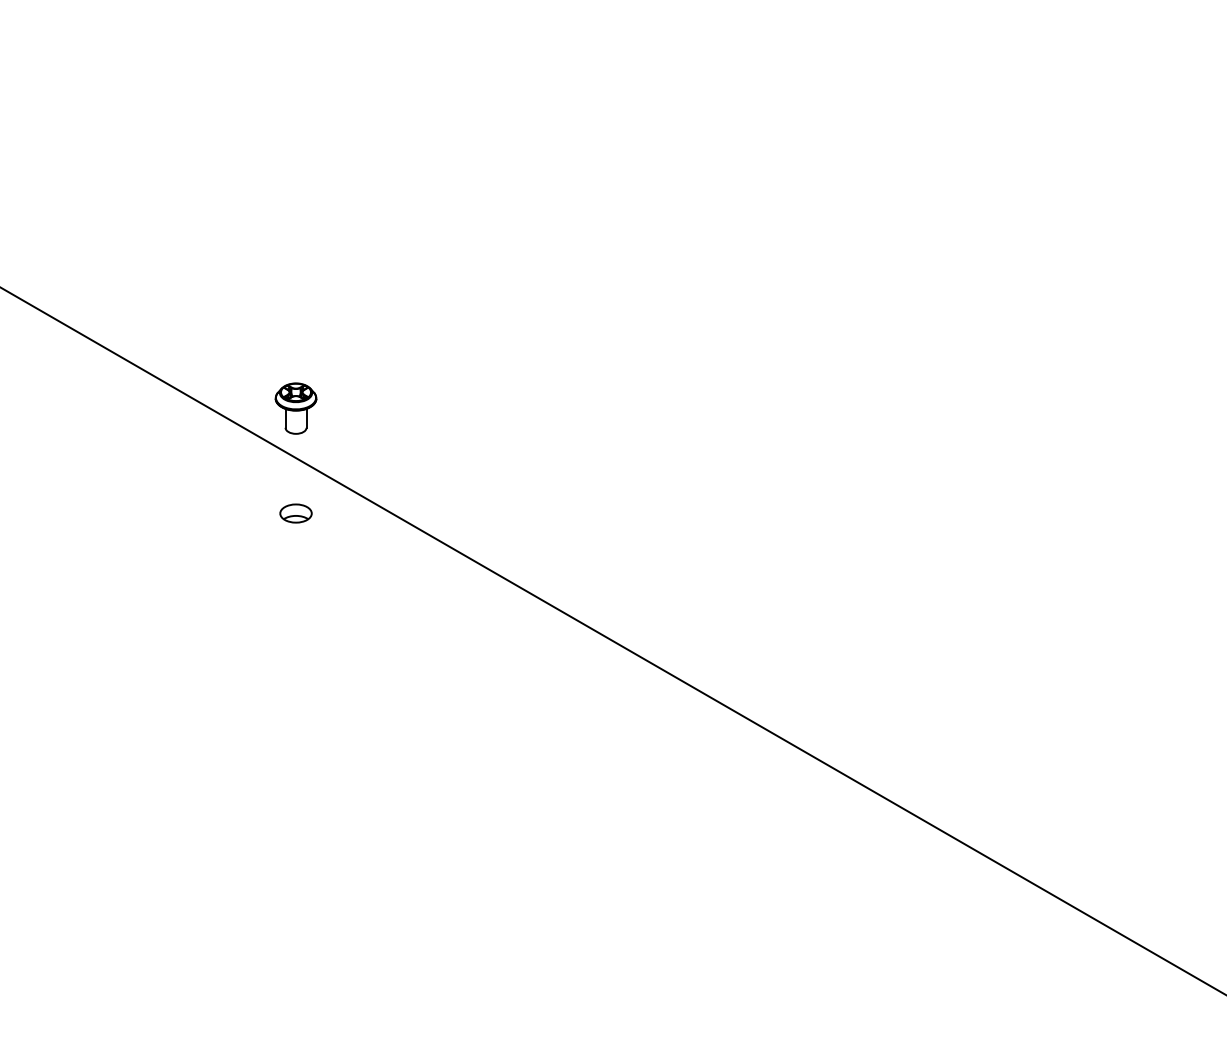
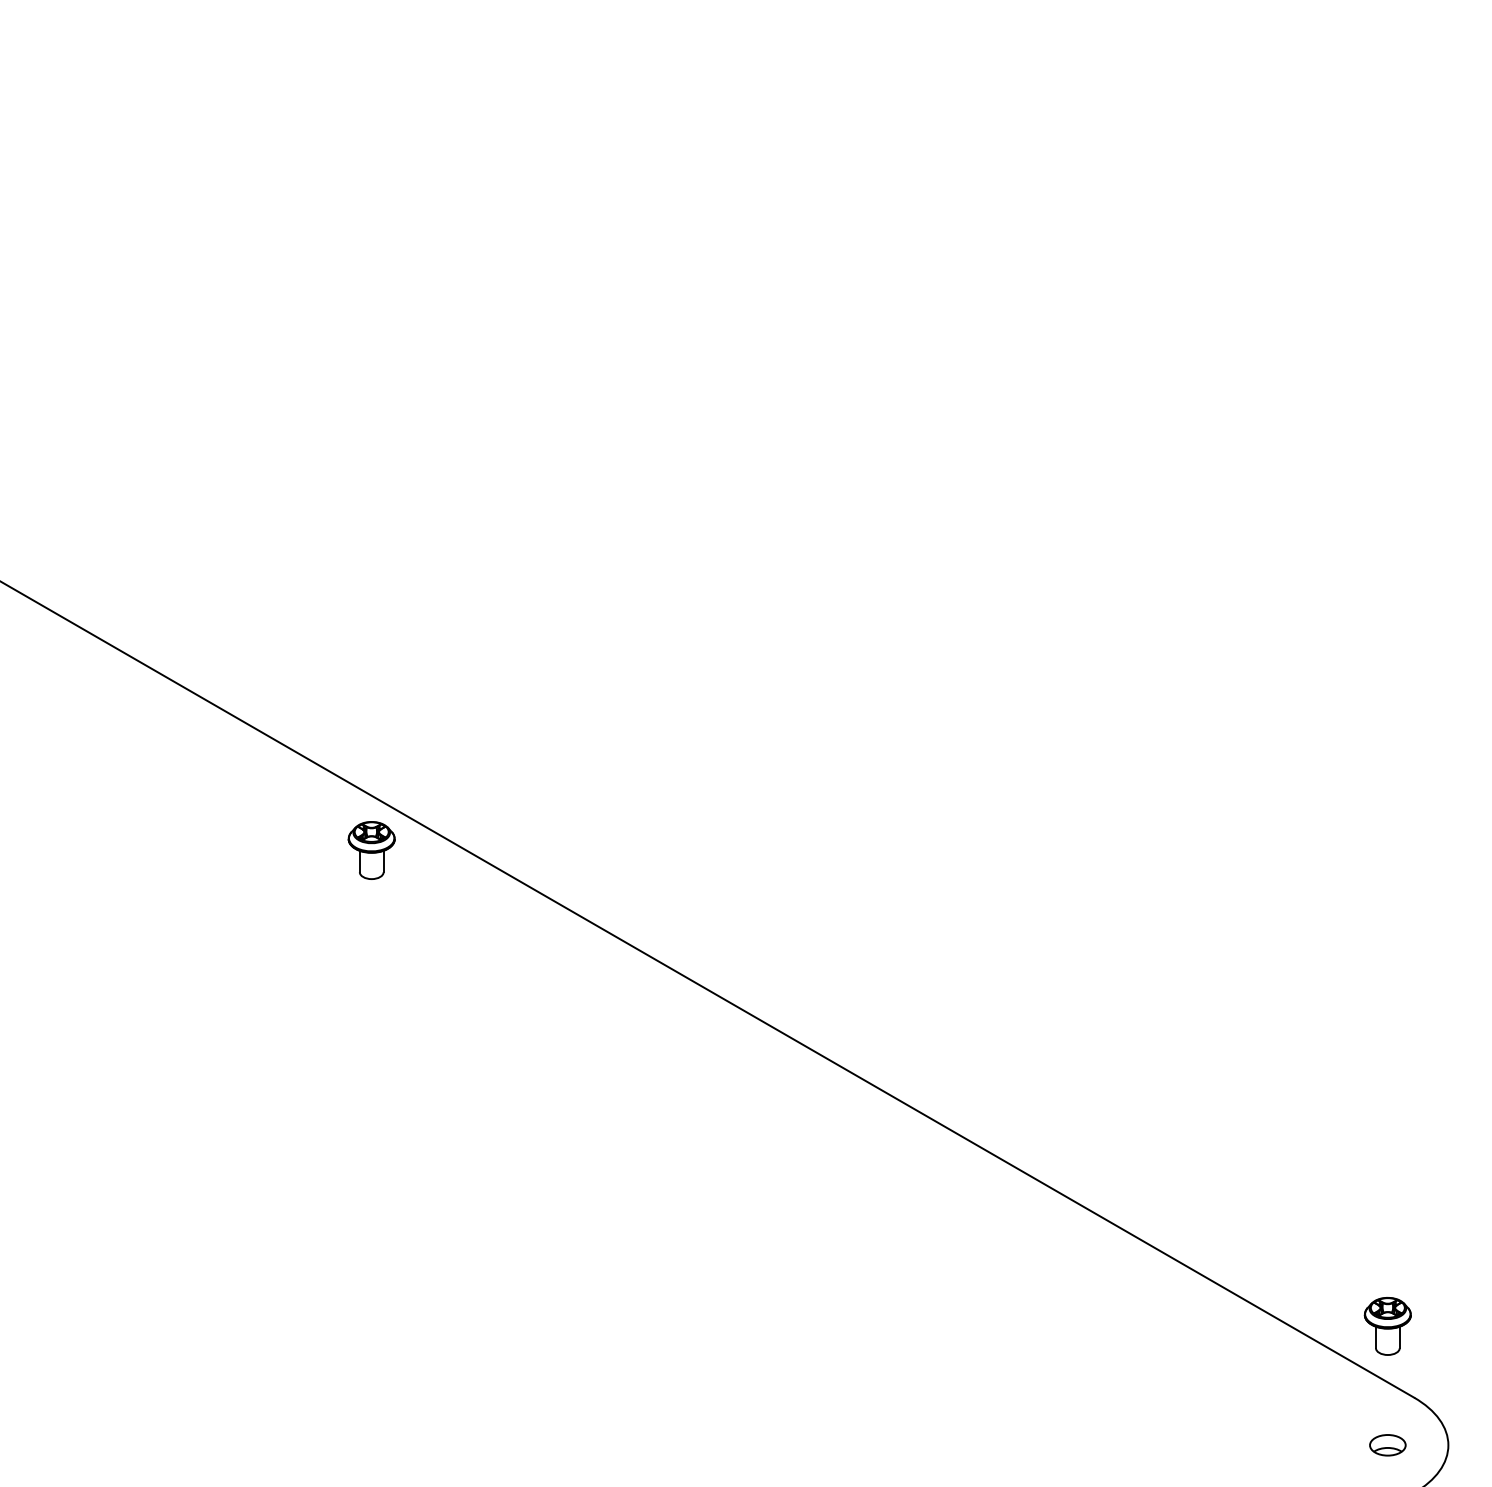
part: (295, 408) -> (371, 850), moved
part: (295, 513) -> (265, 797), removed

